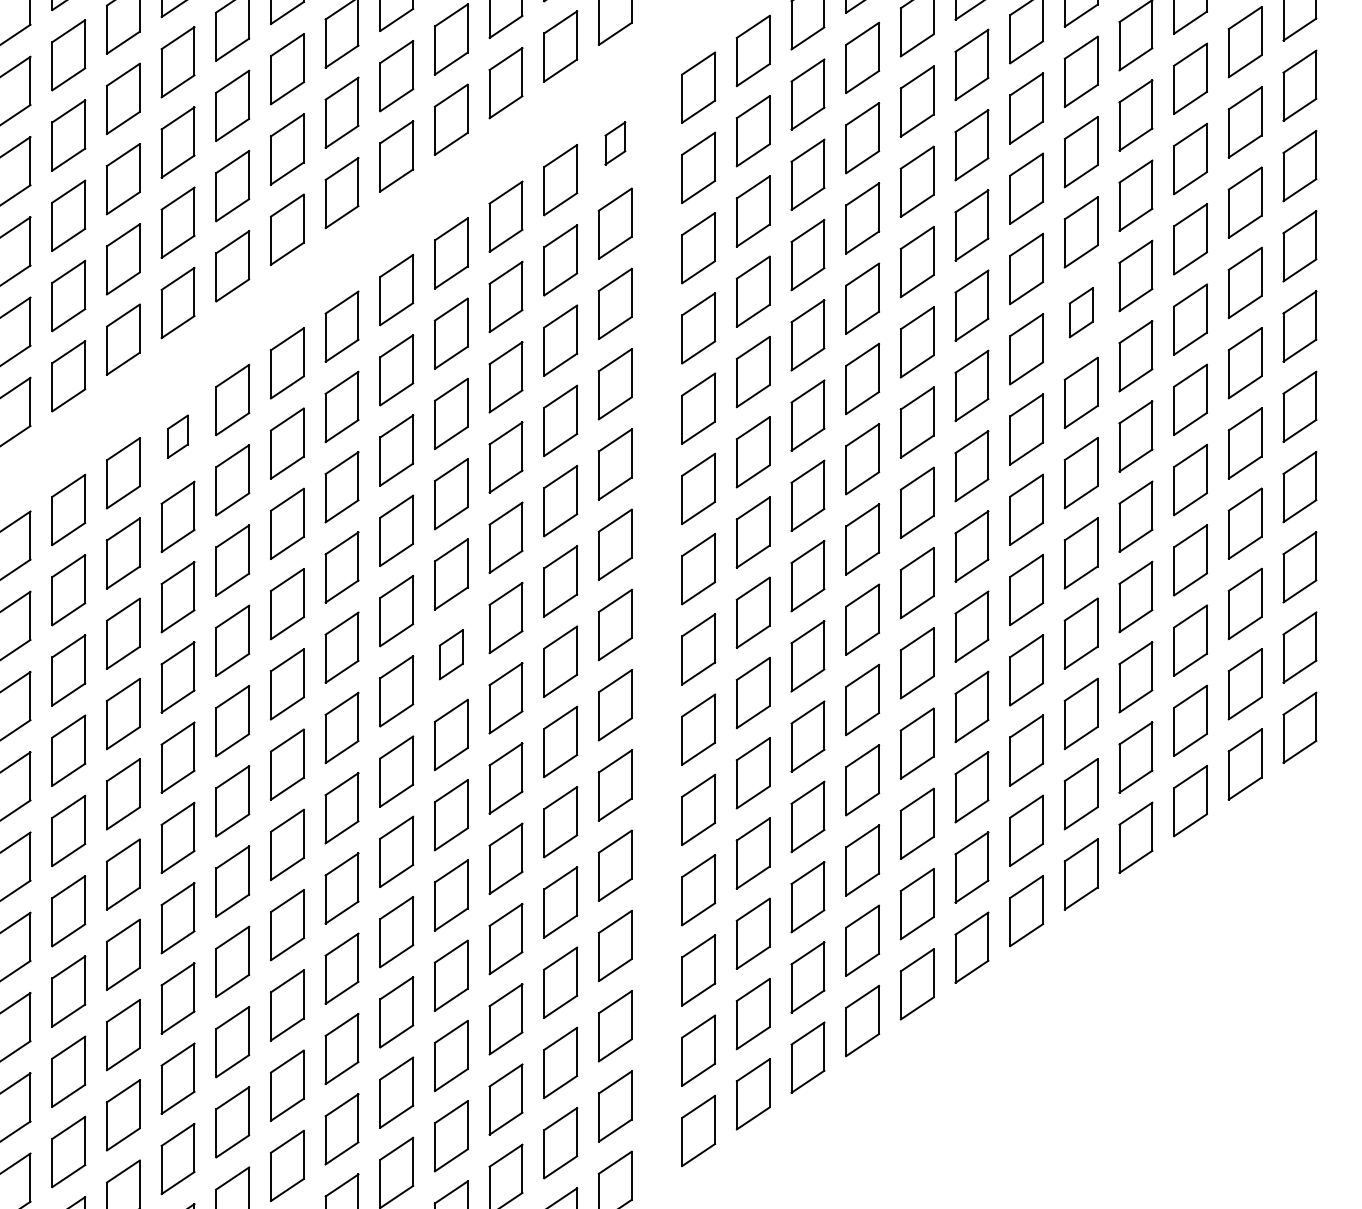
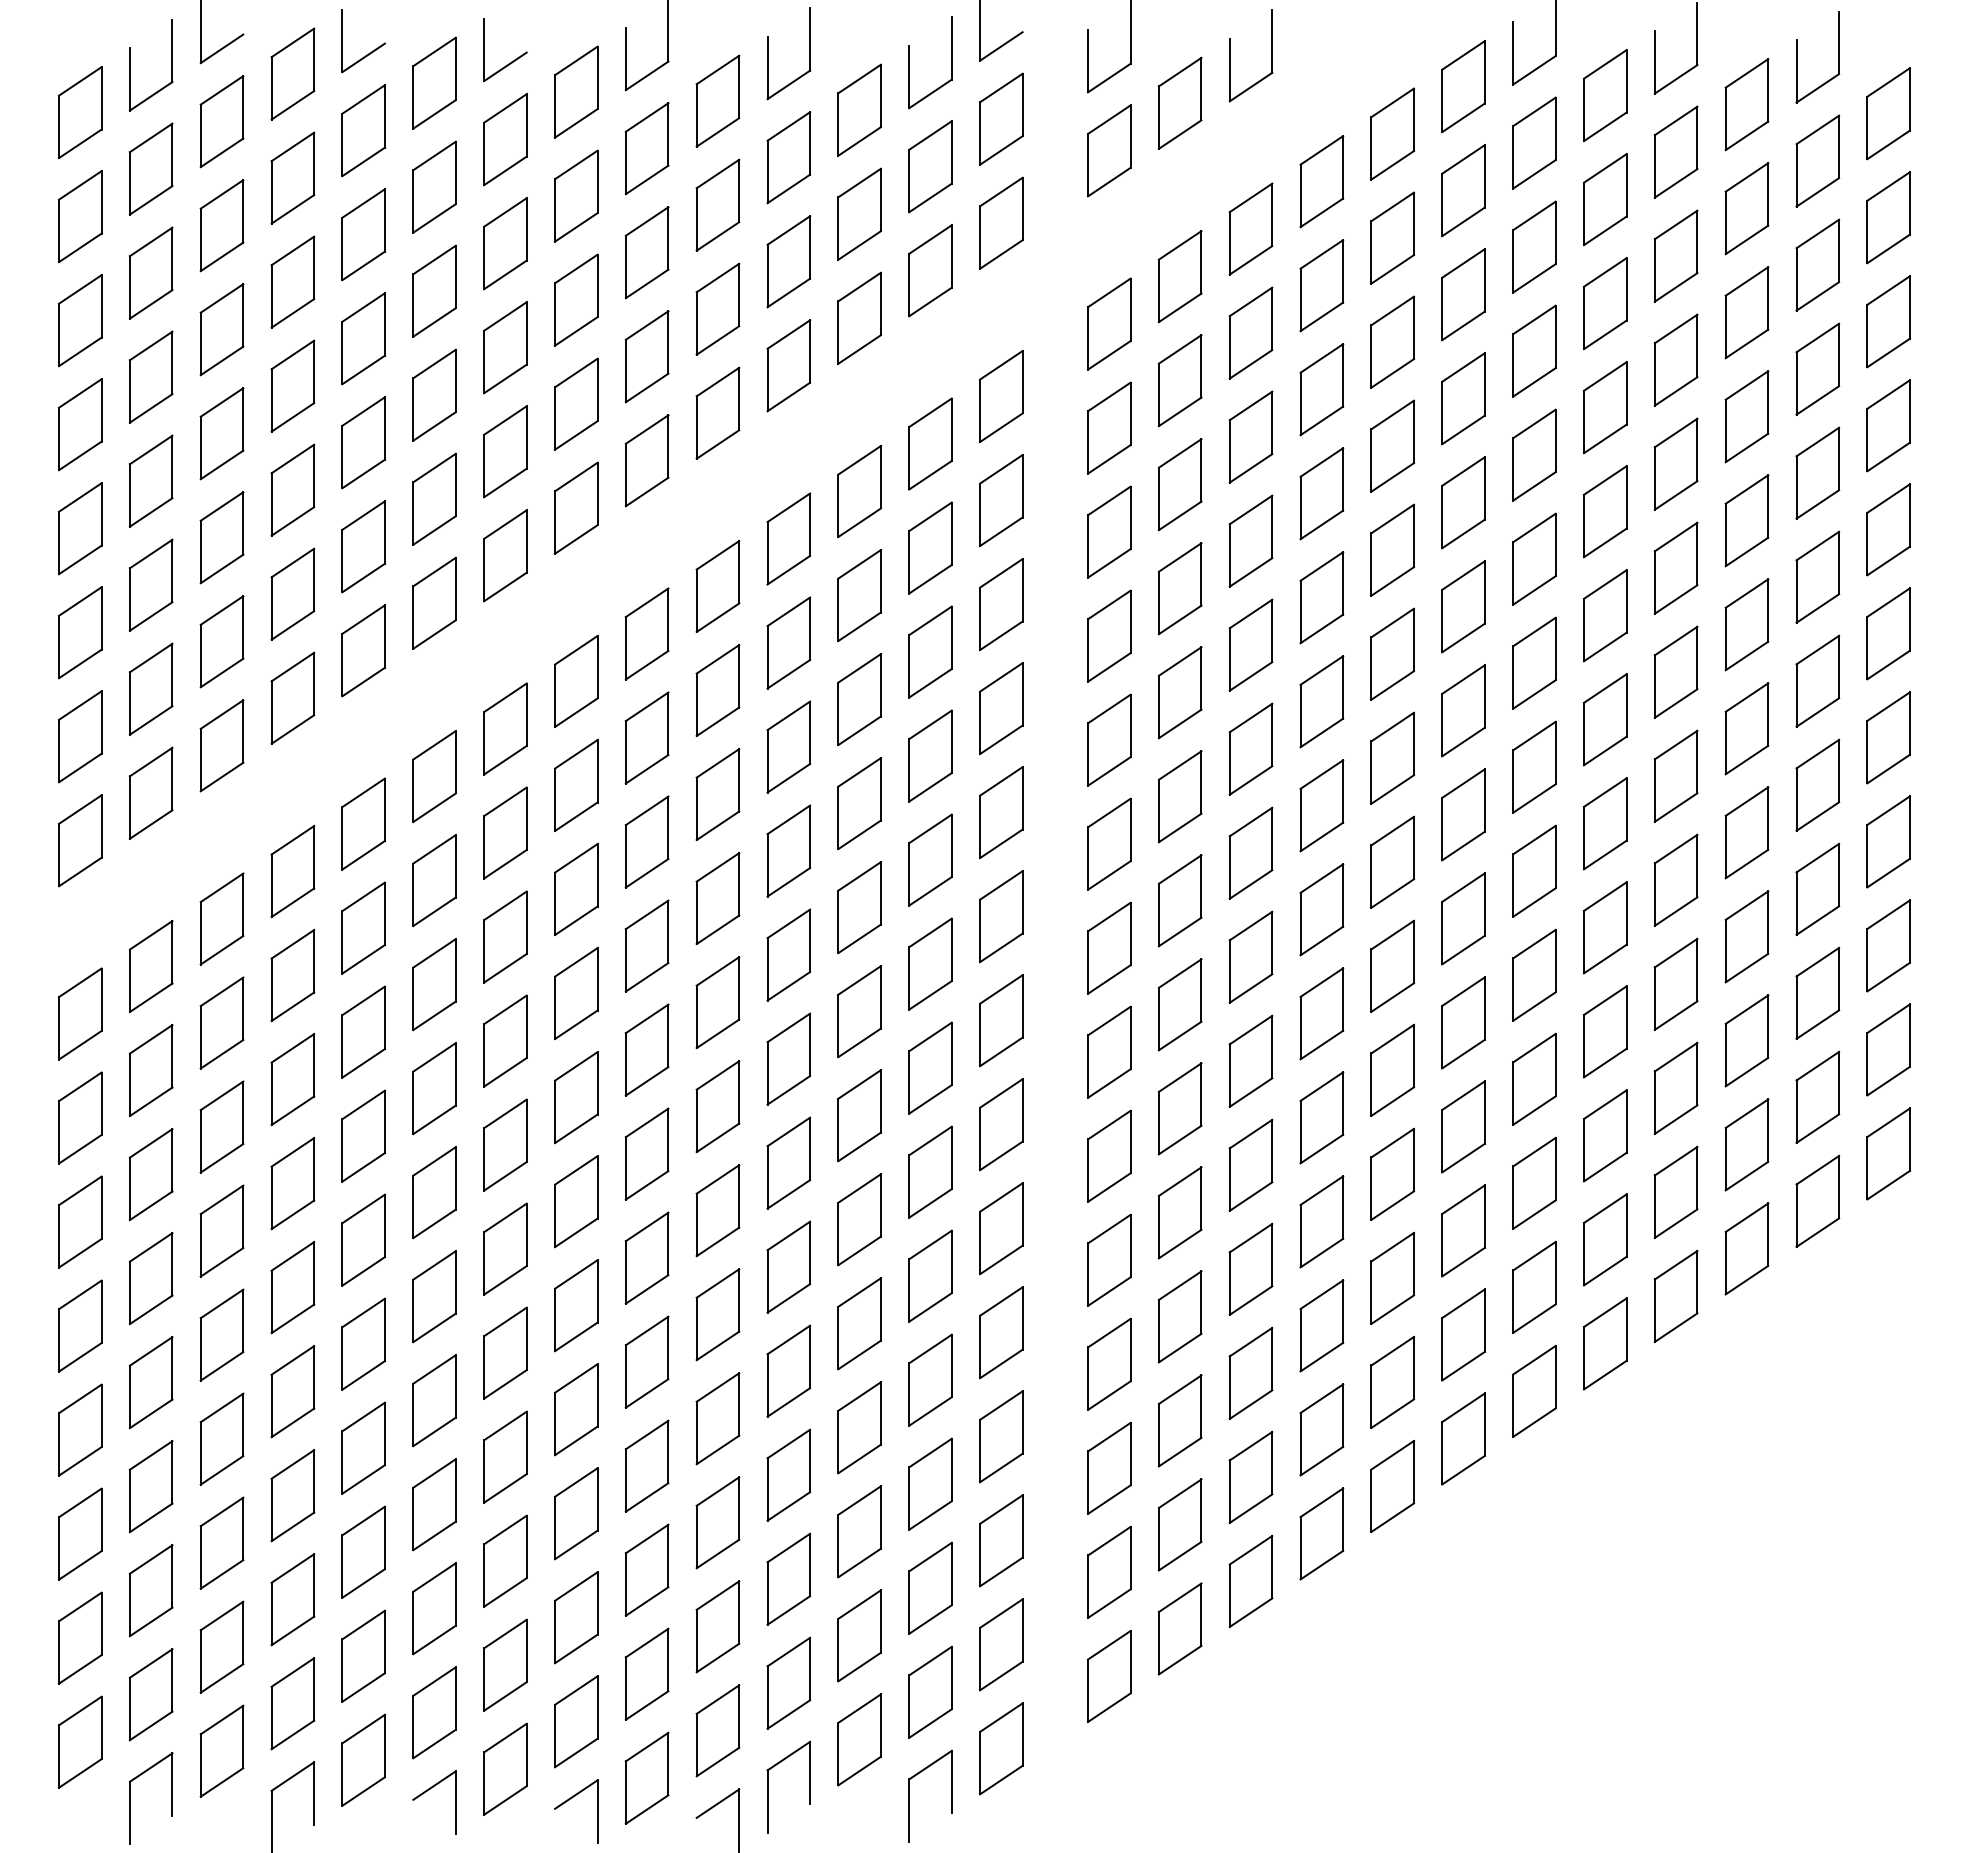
part: (615, 143) -> (1001, 396), size x1.67
part: (1081, 312) -> (1605, 615), size x1.43
part: (178, 436) -> (434, 776), size x1.67
part: (451, 654) -> (788, 1058), size x1.43

